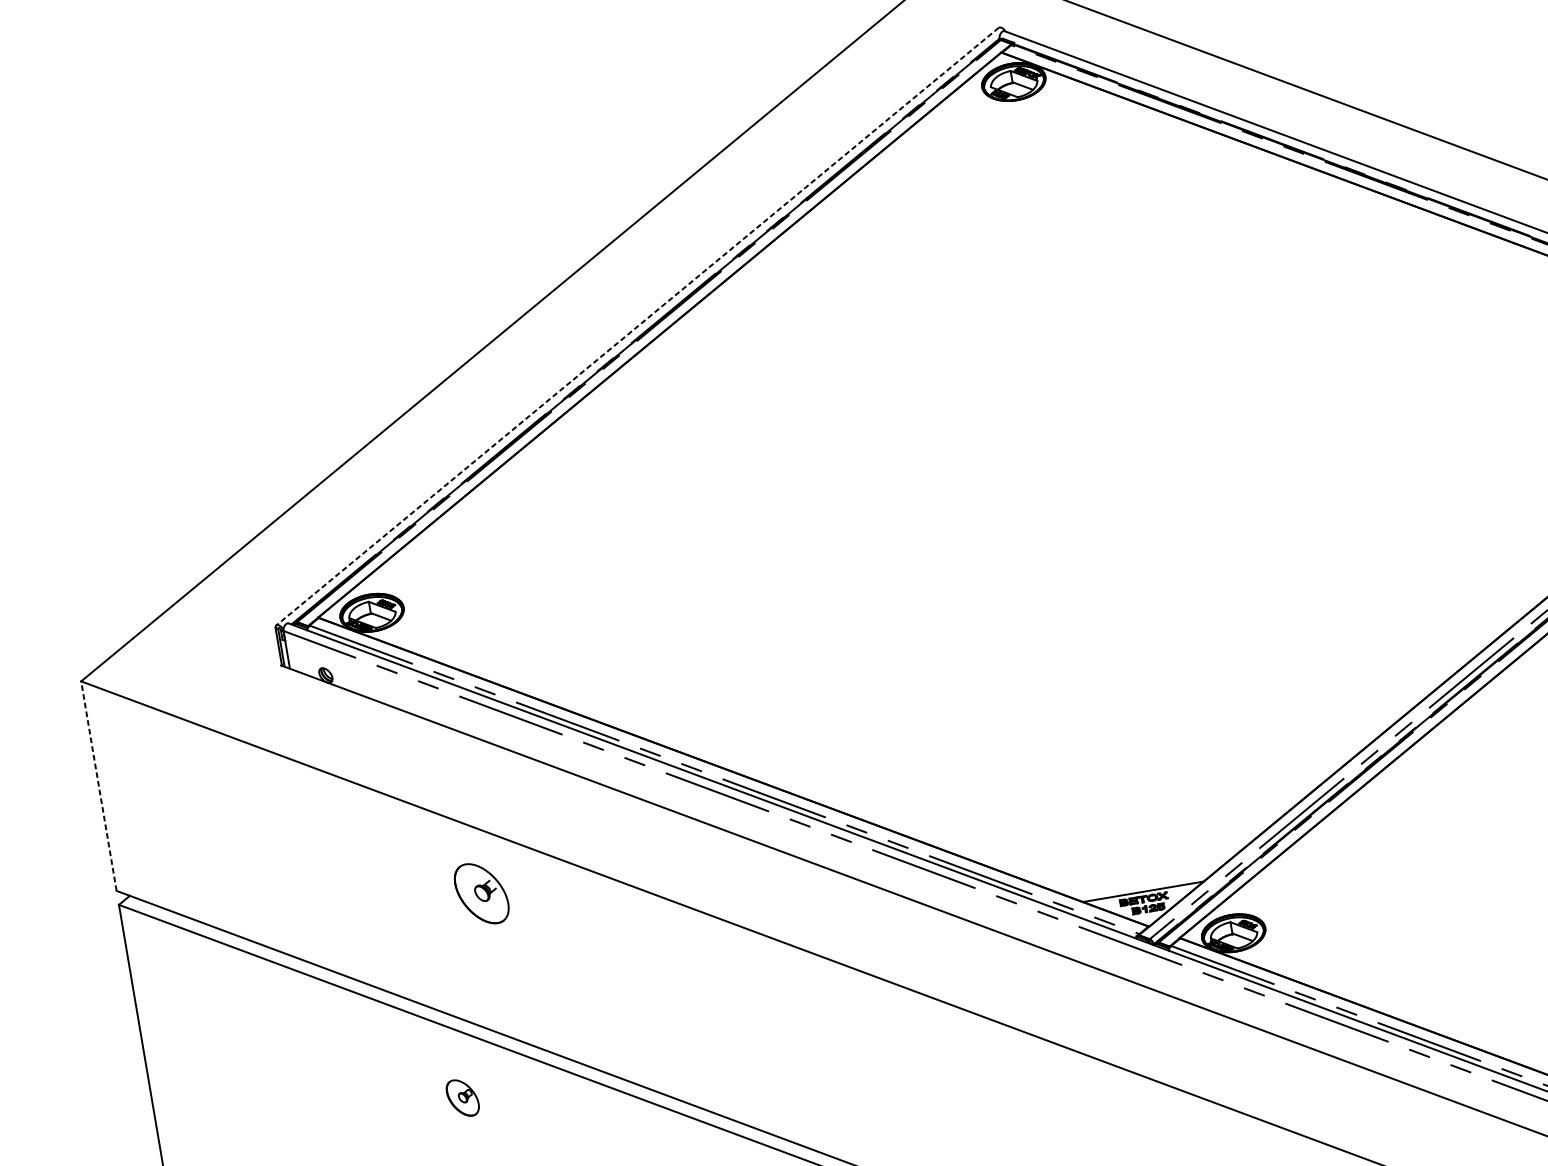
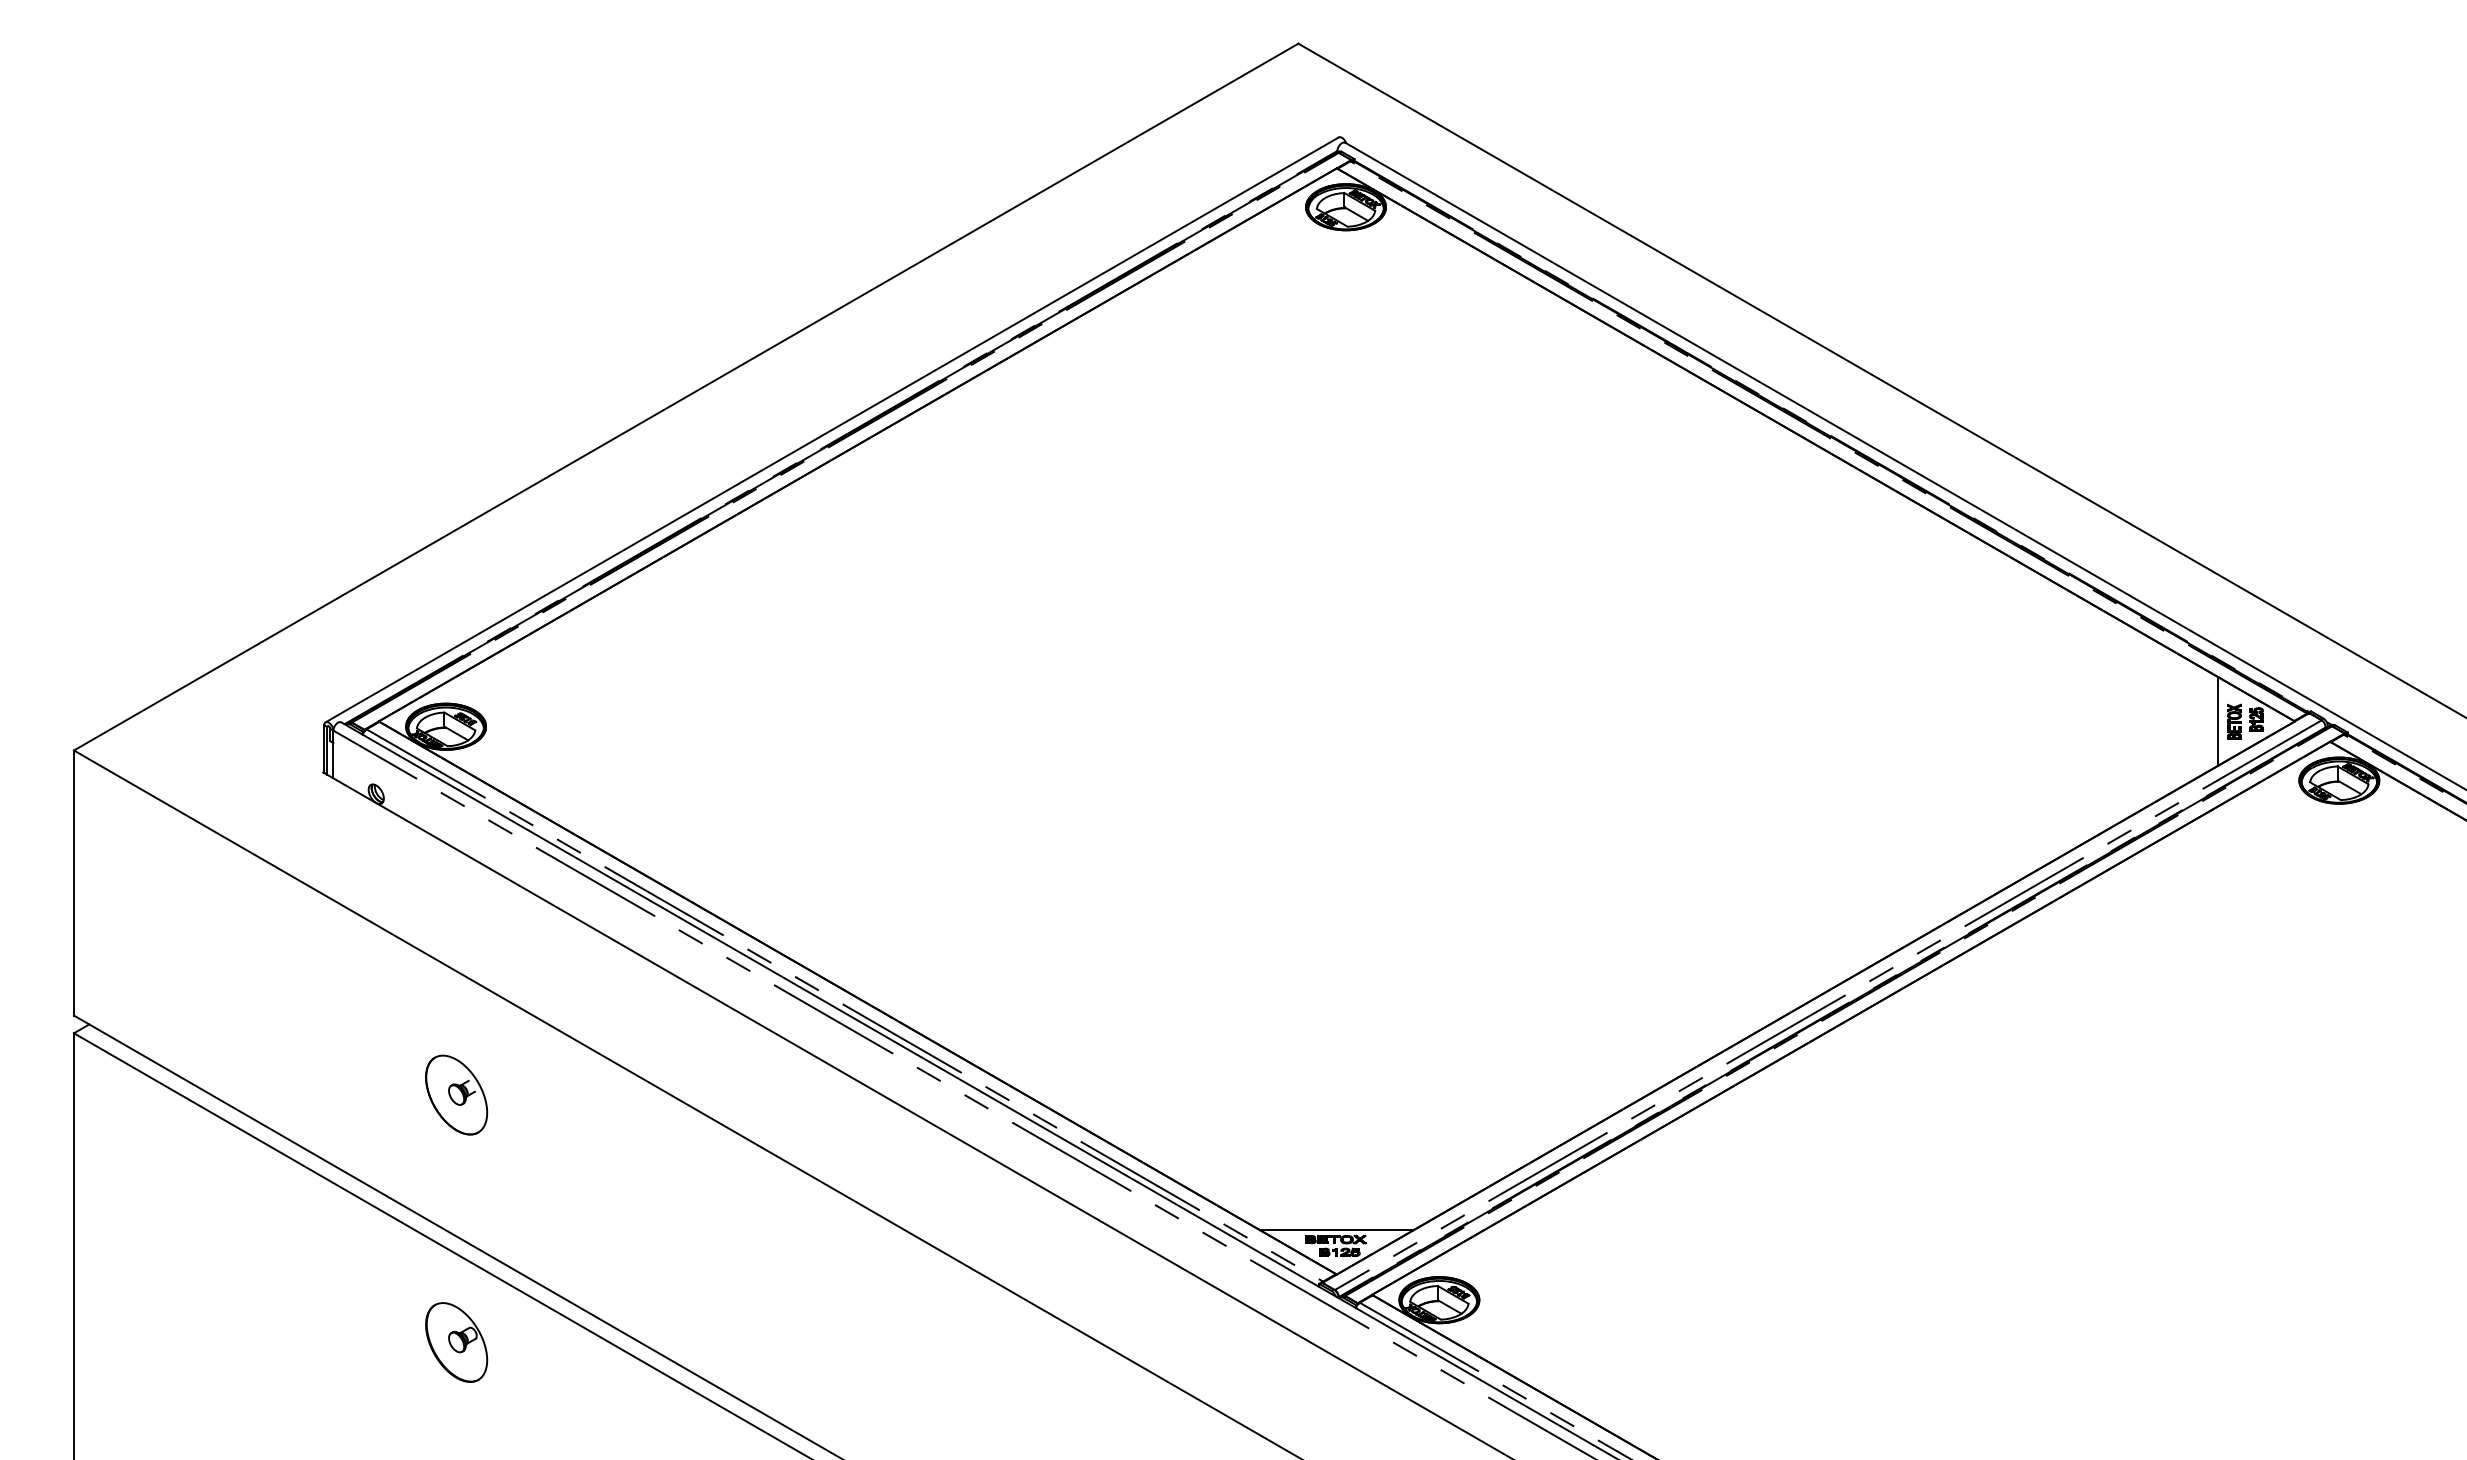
line: (637, 326) -> (832, 429), dashed -> solid
line: (99, 786) -> (74, 883), dashed -> solid
part: (481, 893) -> (456, 1094), moved
part: (462, 1098) -> (456, 1342), size x1.67

